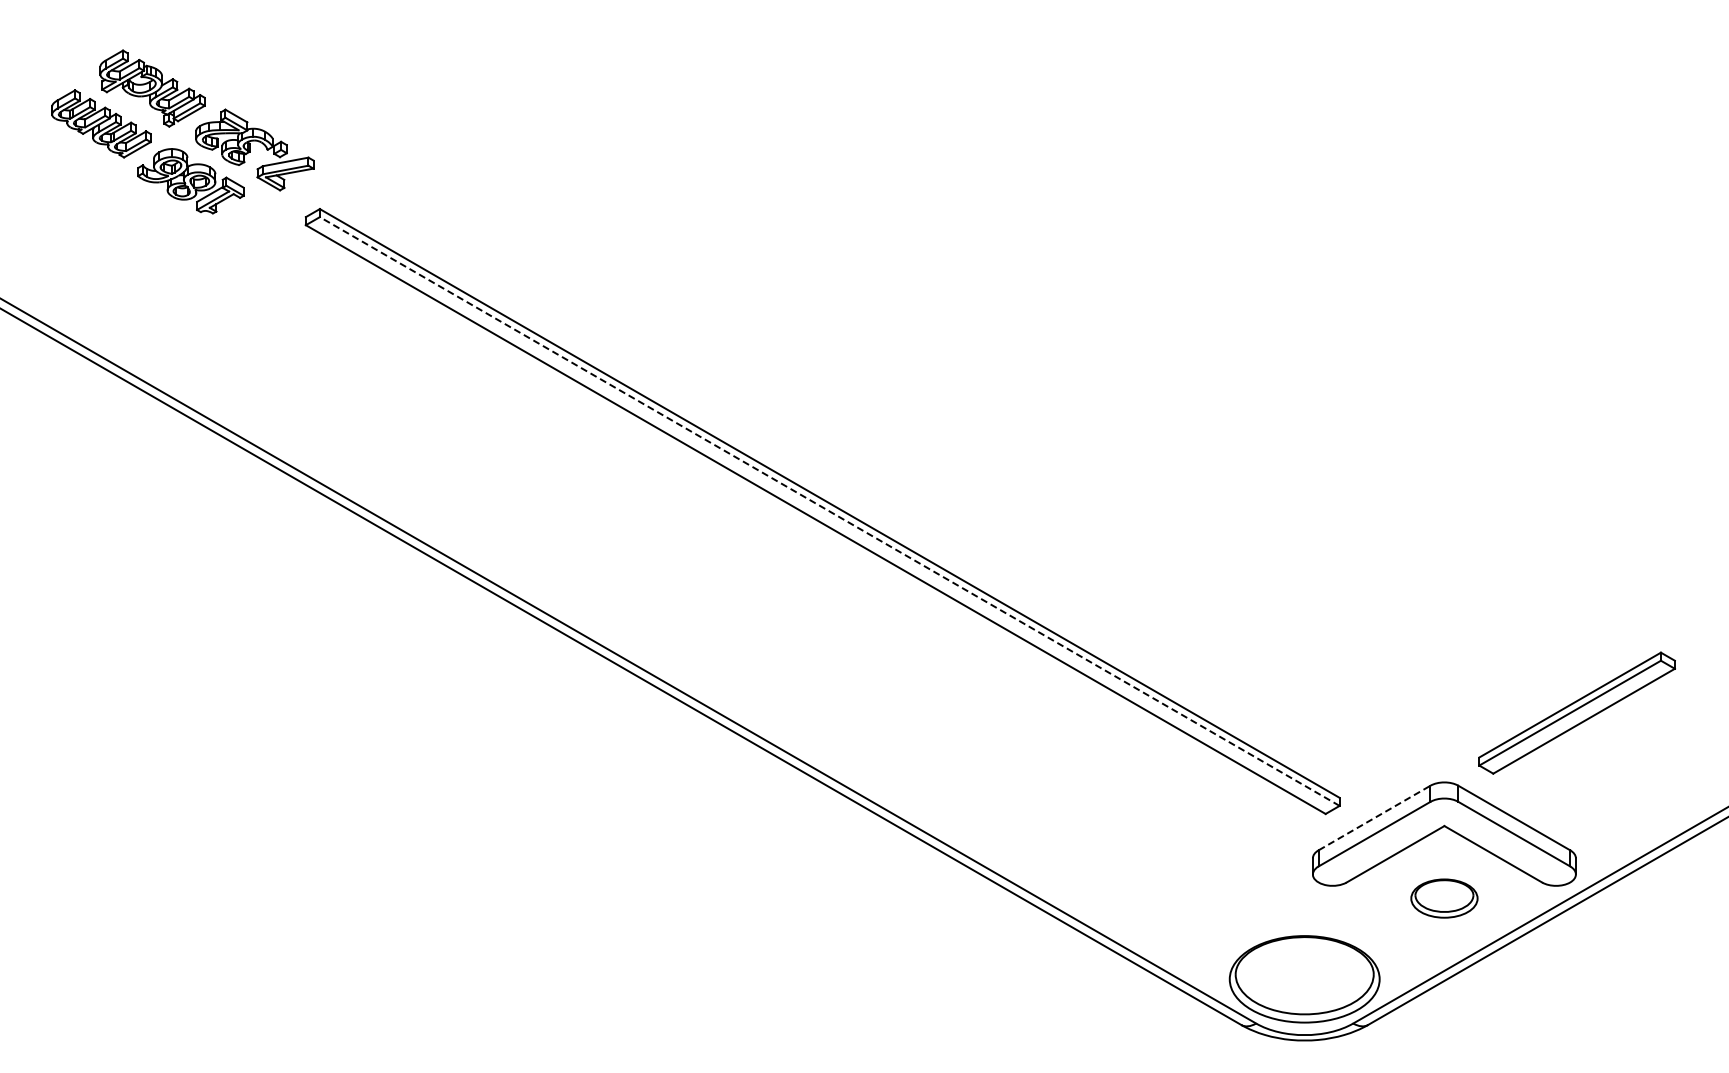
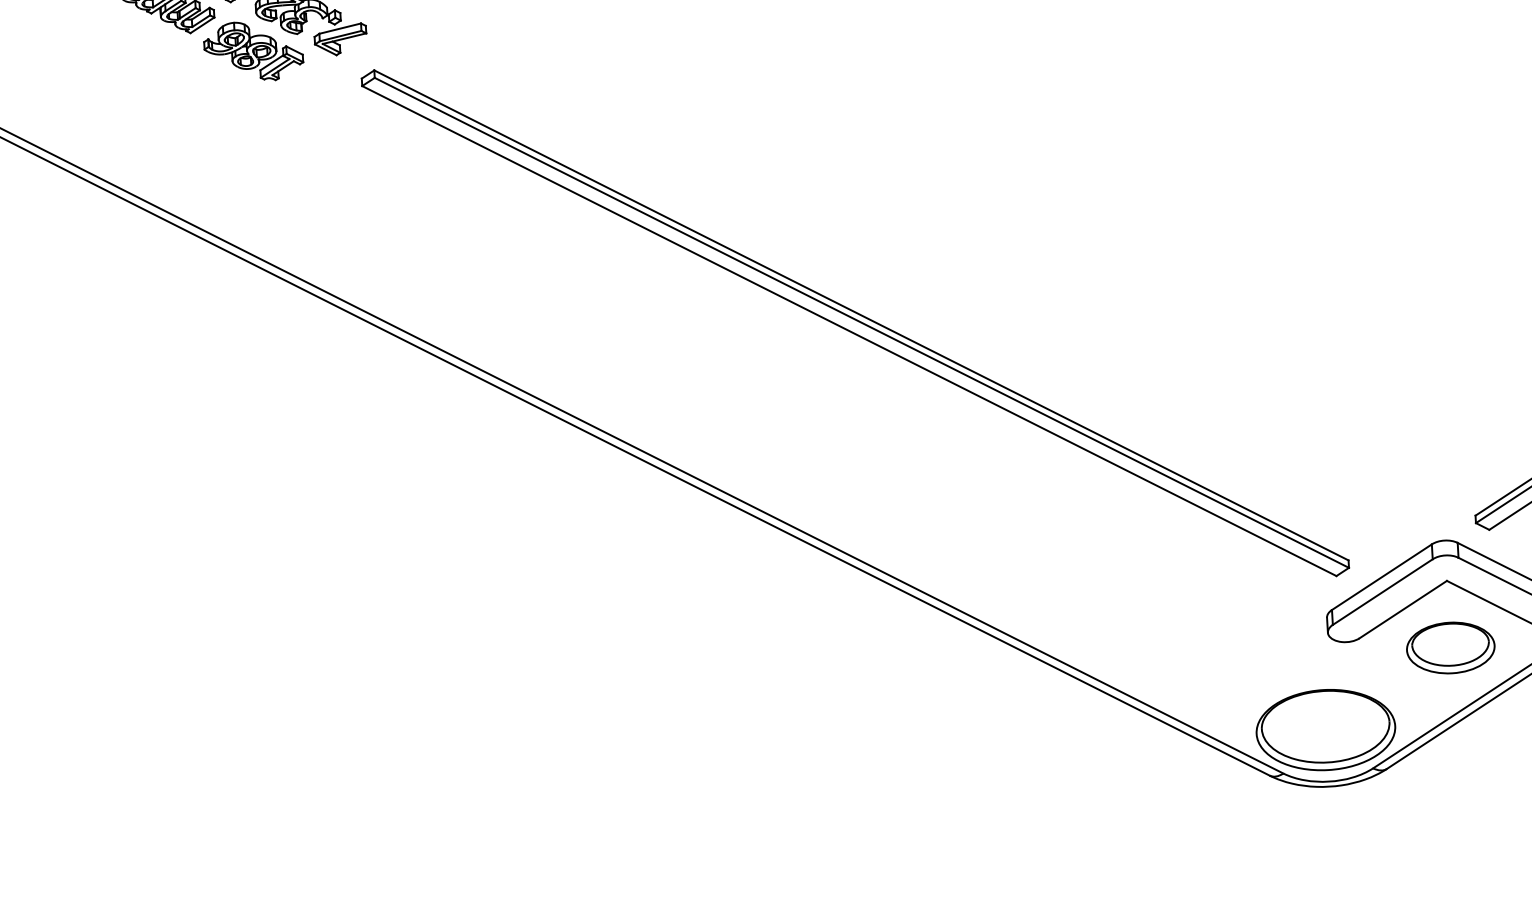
line: (829, 511) -> (861, 322), dashed -> solid
line: (1374, 818) -> (1381, 577), dashed -> solid
part: (1444, 898) -> (1450, 647), size x1.43

